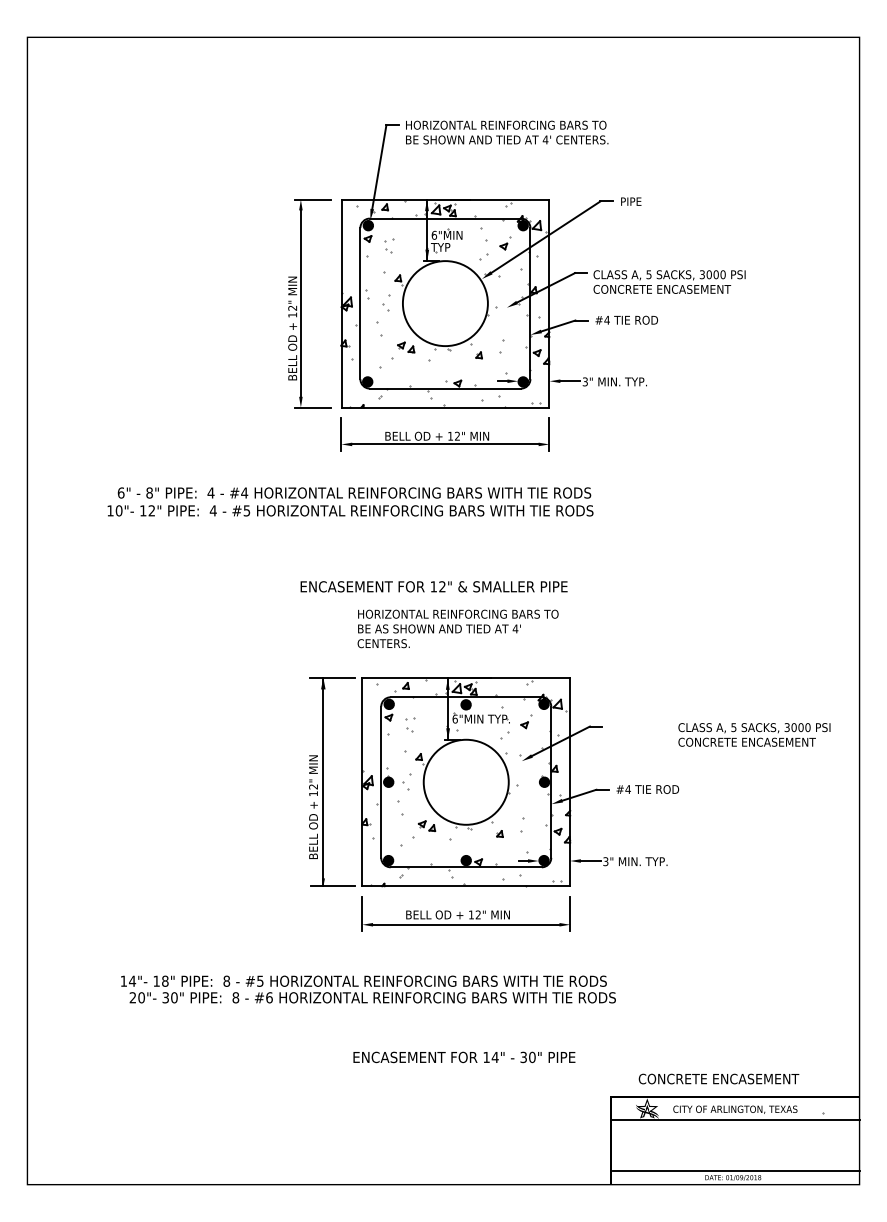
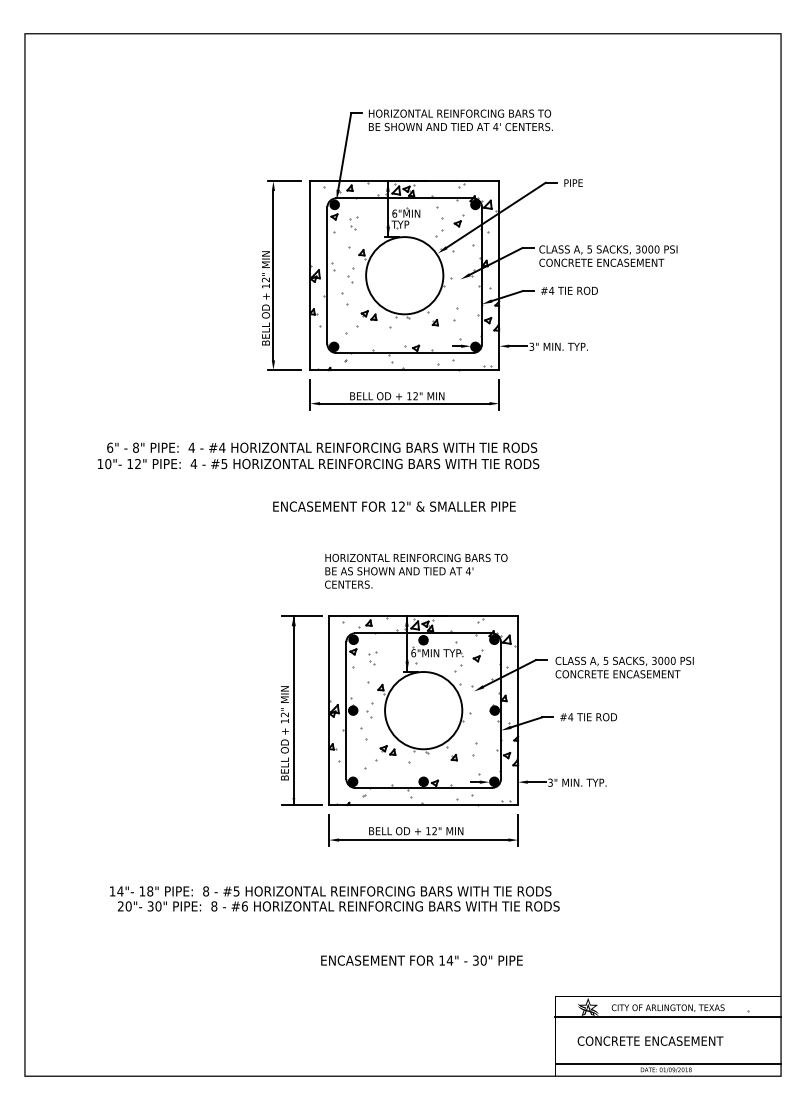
text: (433, 586) -> (393, 506), moved
text: (754, 734) -> (624, 667), moved
text: (718, 1078) -> (650, 1040), moved

